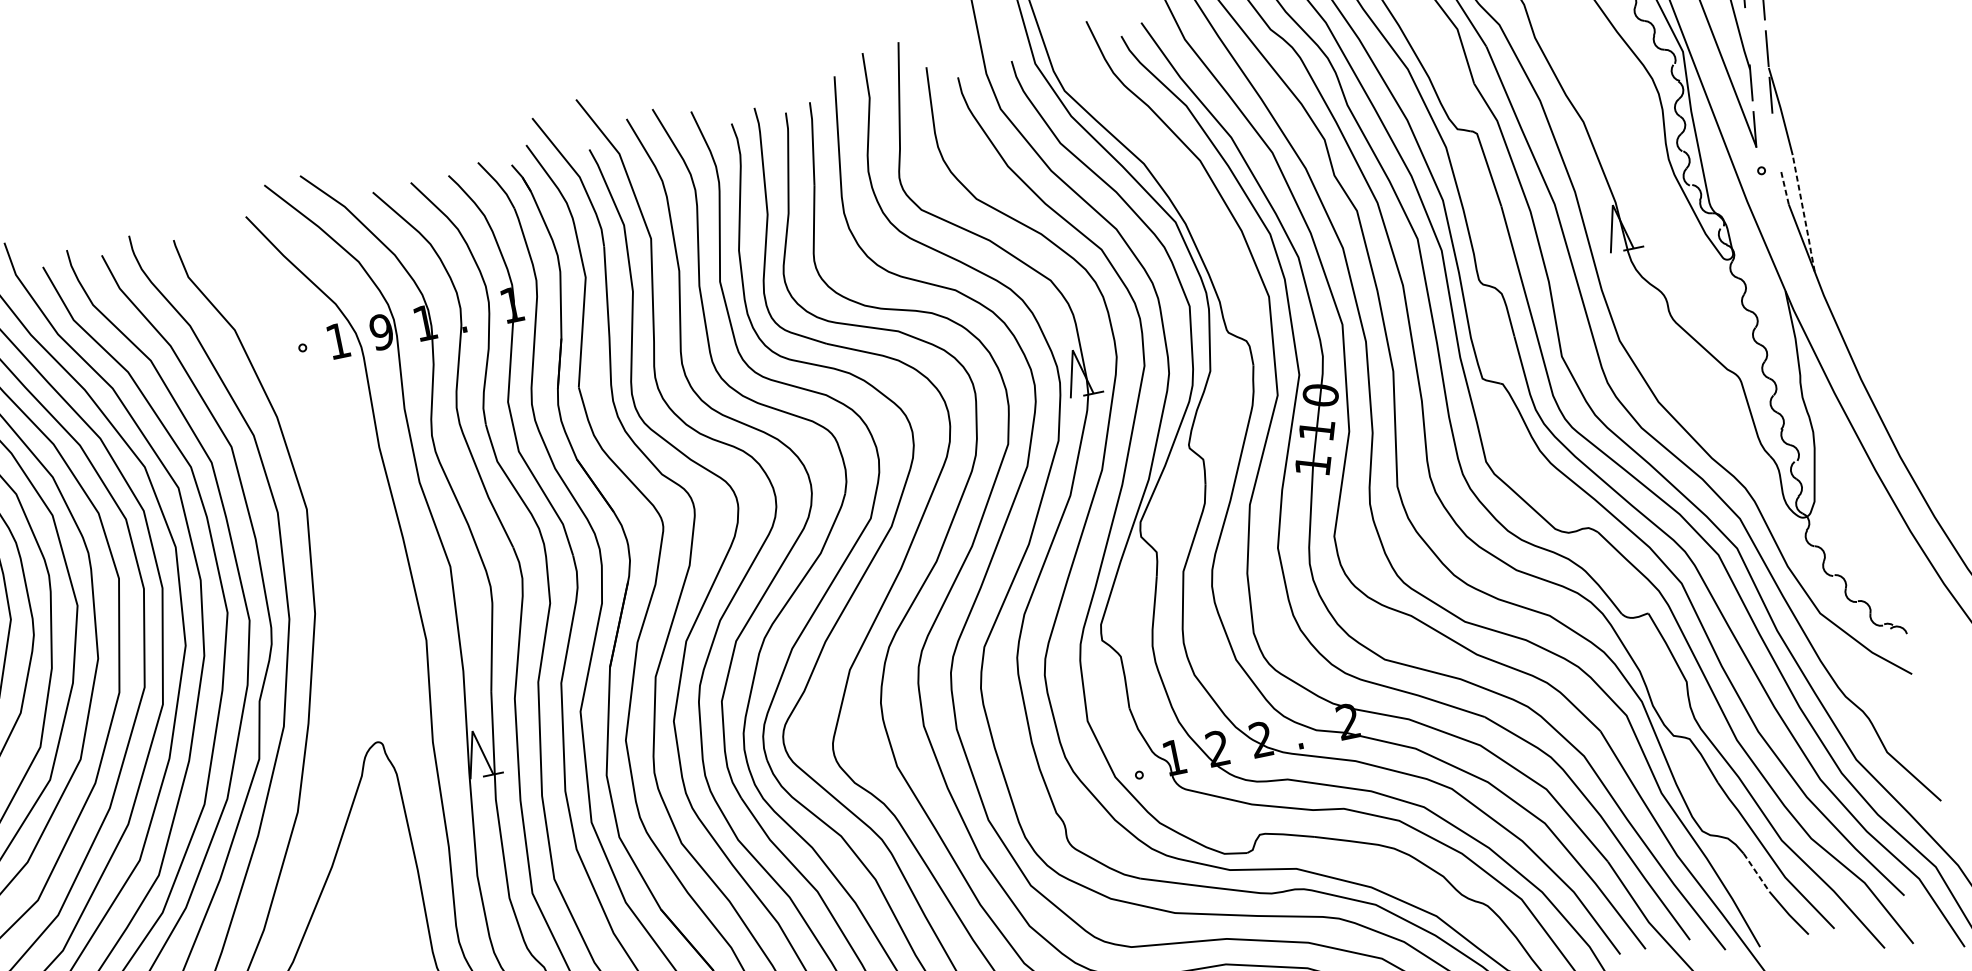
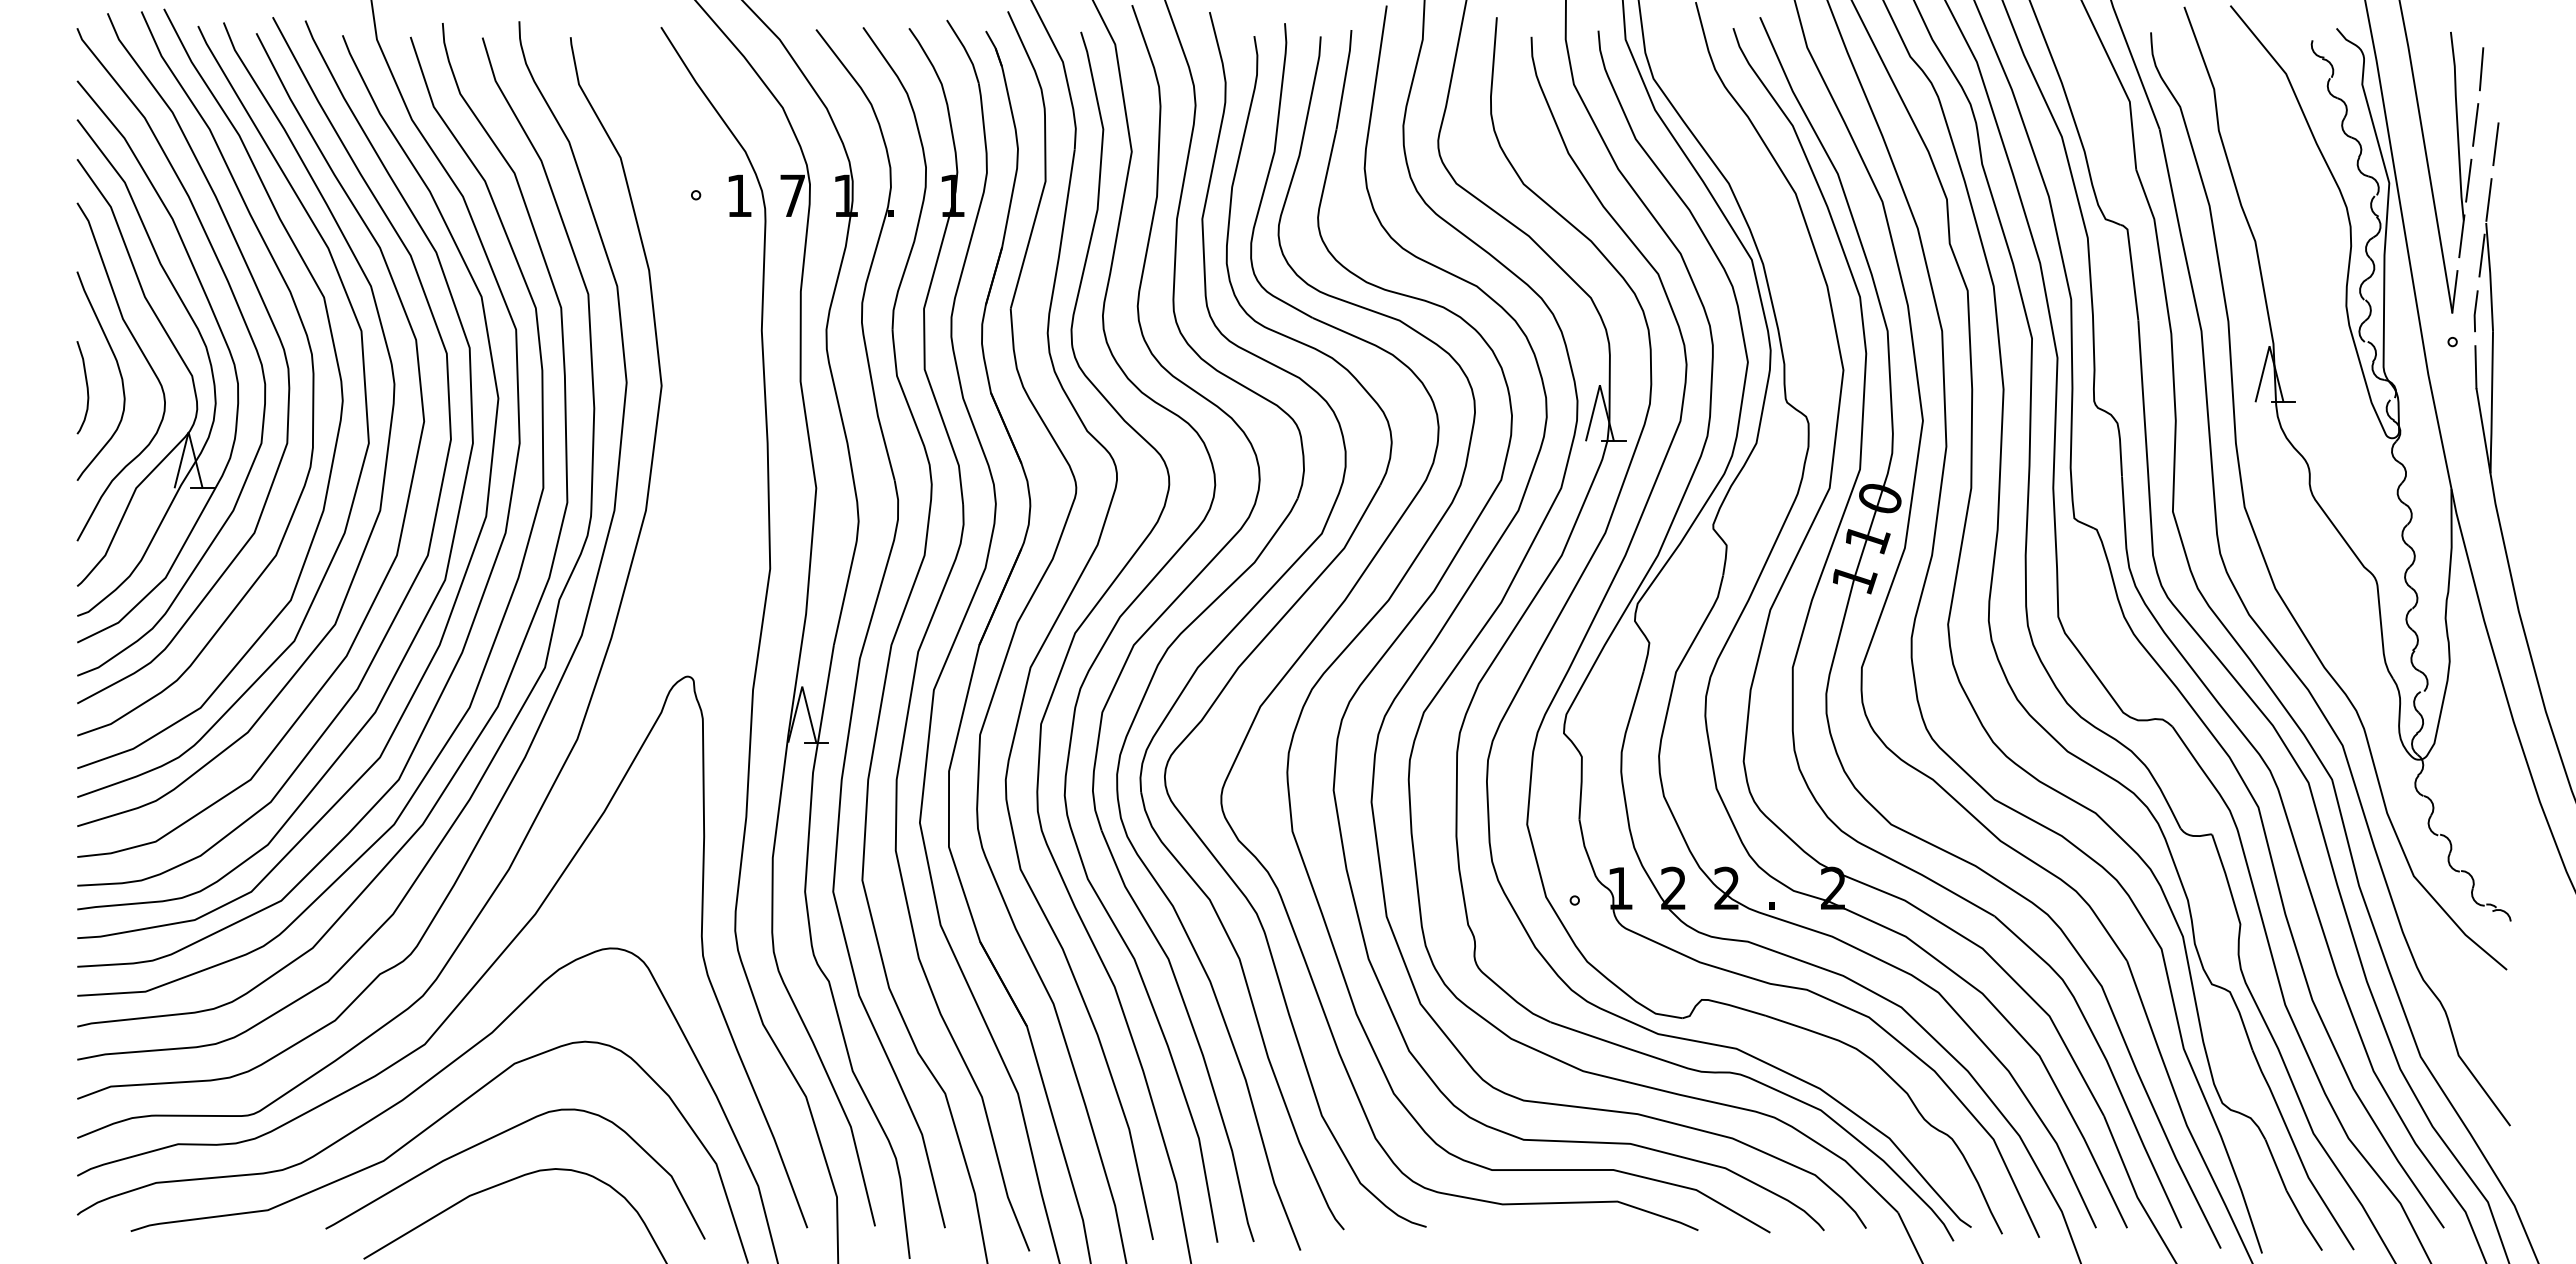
line: (1747, 36) -> (2468, 180), added
line: (1775, 142) -> (2475, 311), added
line: (1784, 186) -> (2475, 366), dashed -> solid
line: (1803, 214) -> (2491, 403), dashed -> solid
text: (381, 331) -> (792, 195), 9 -> 7
line: (1757, 872) -> (2276, 1165), dashed -> solid

